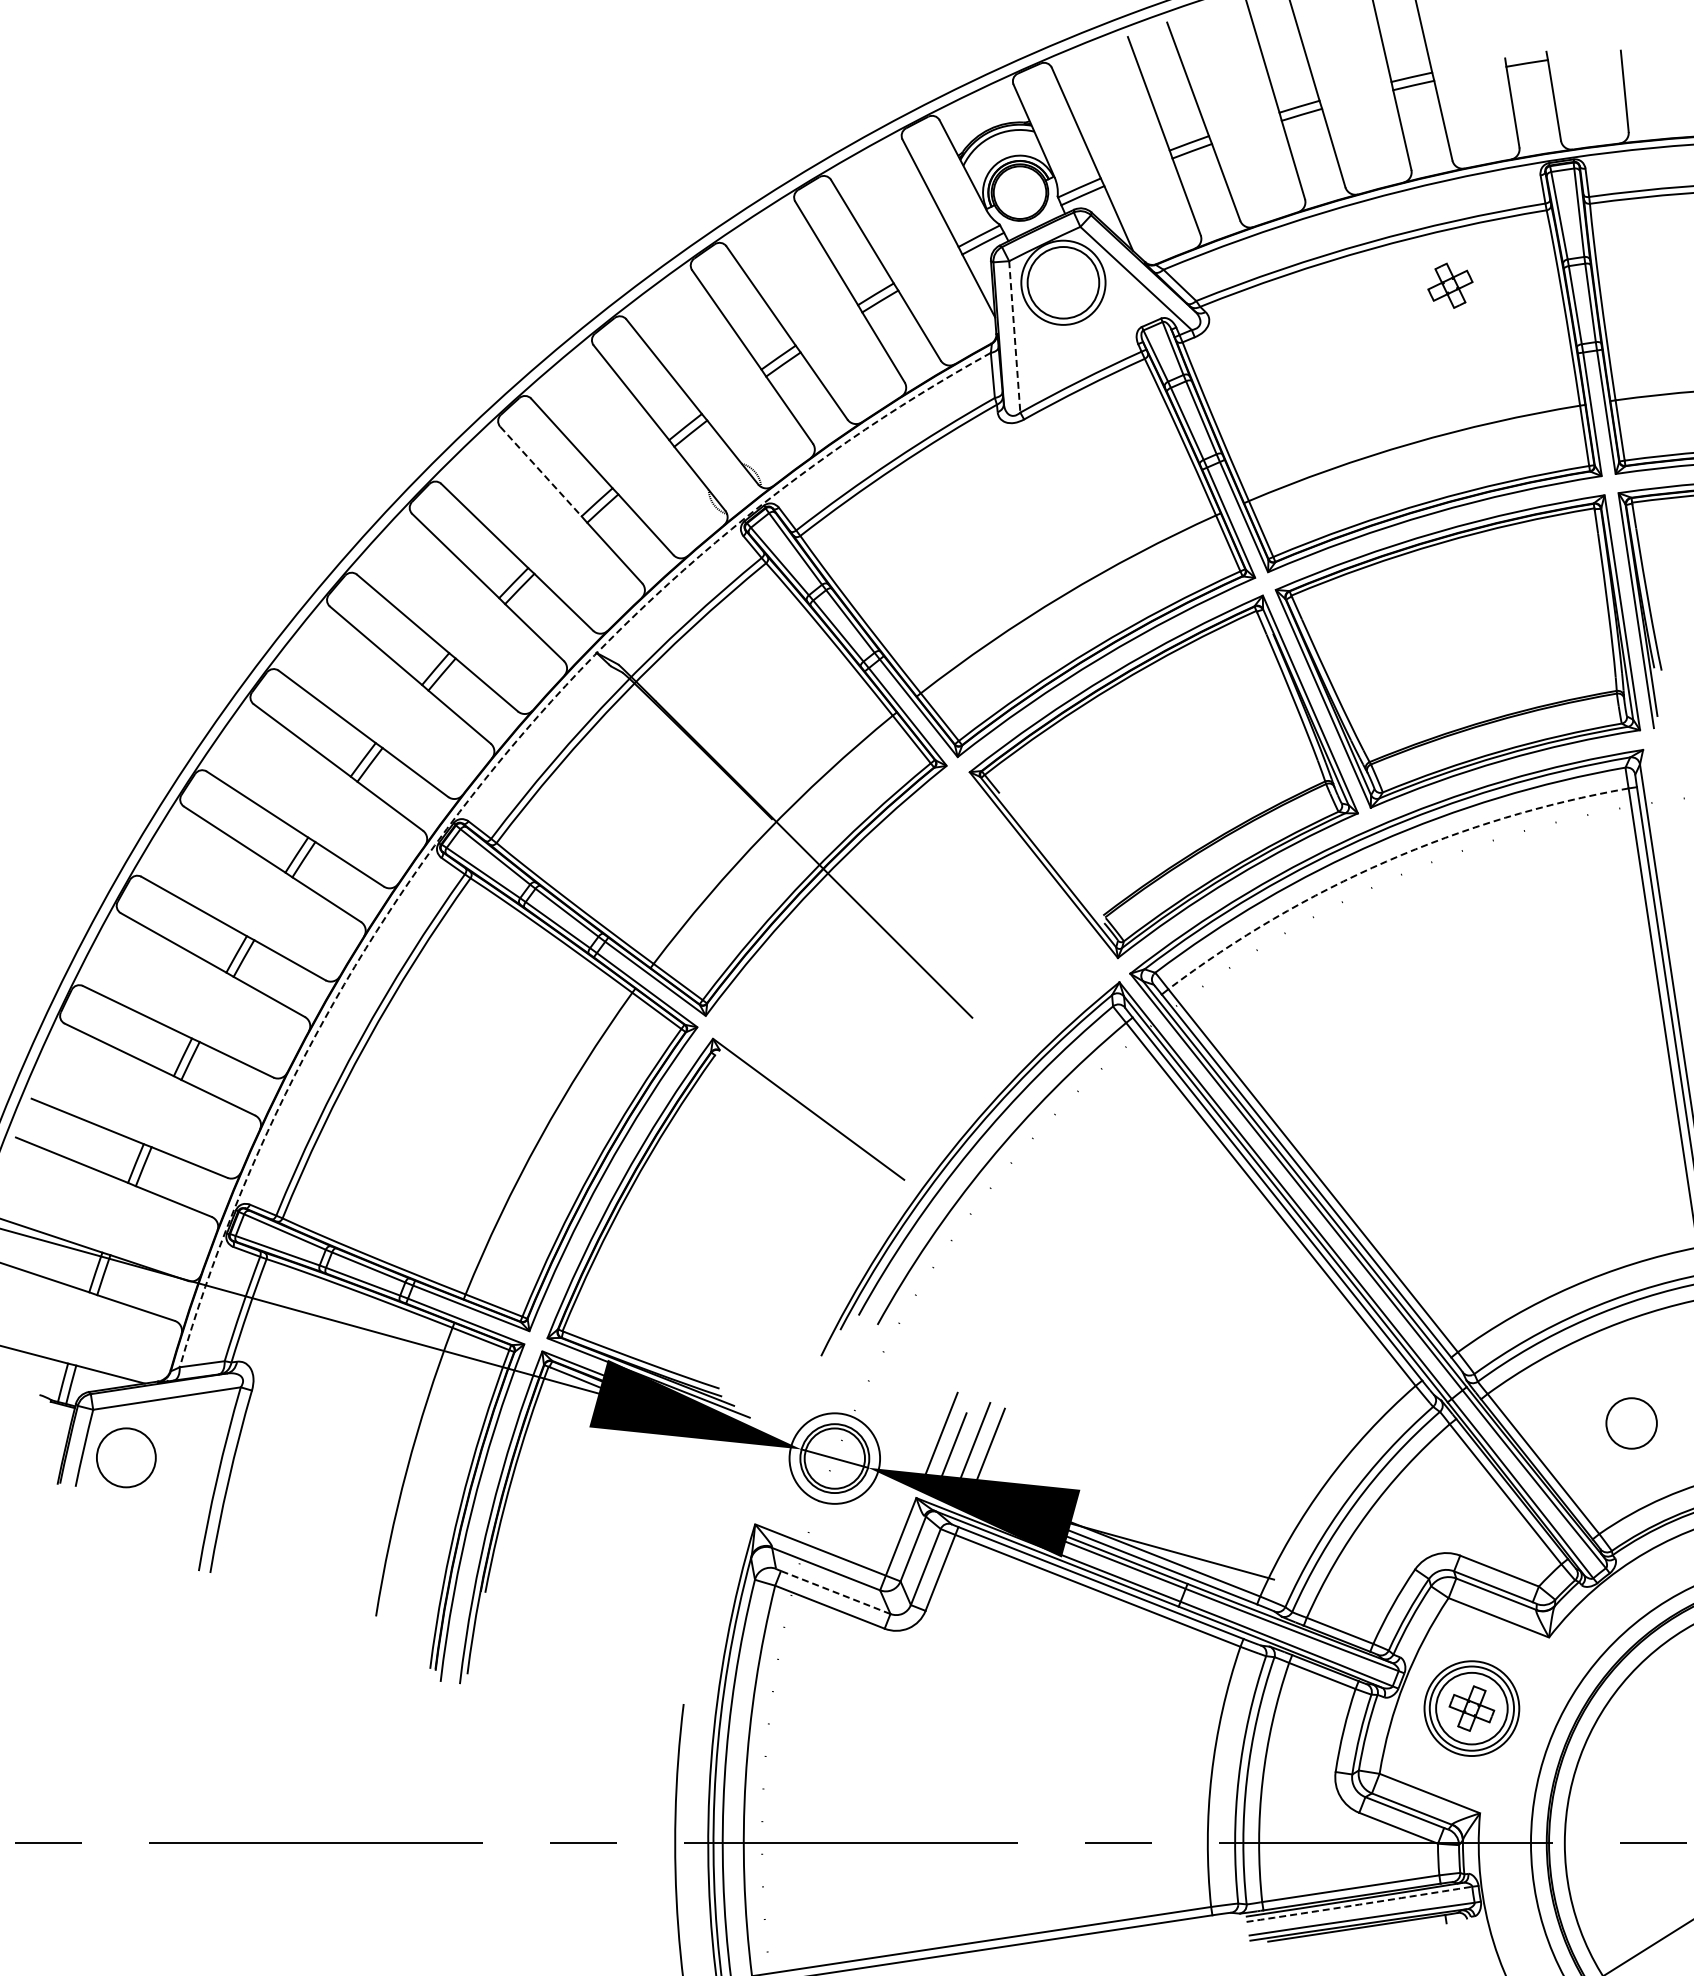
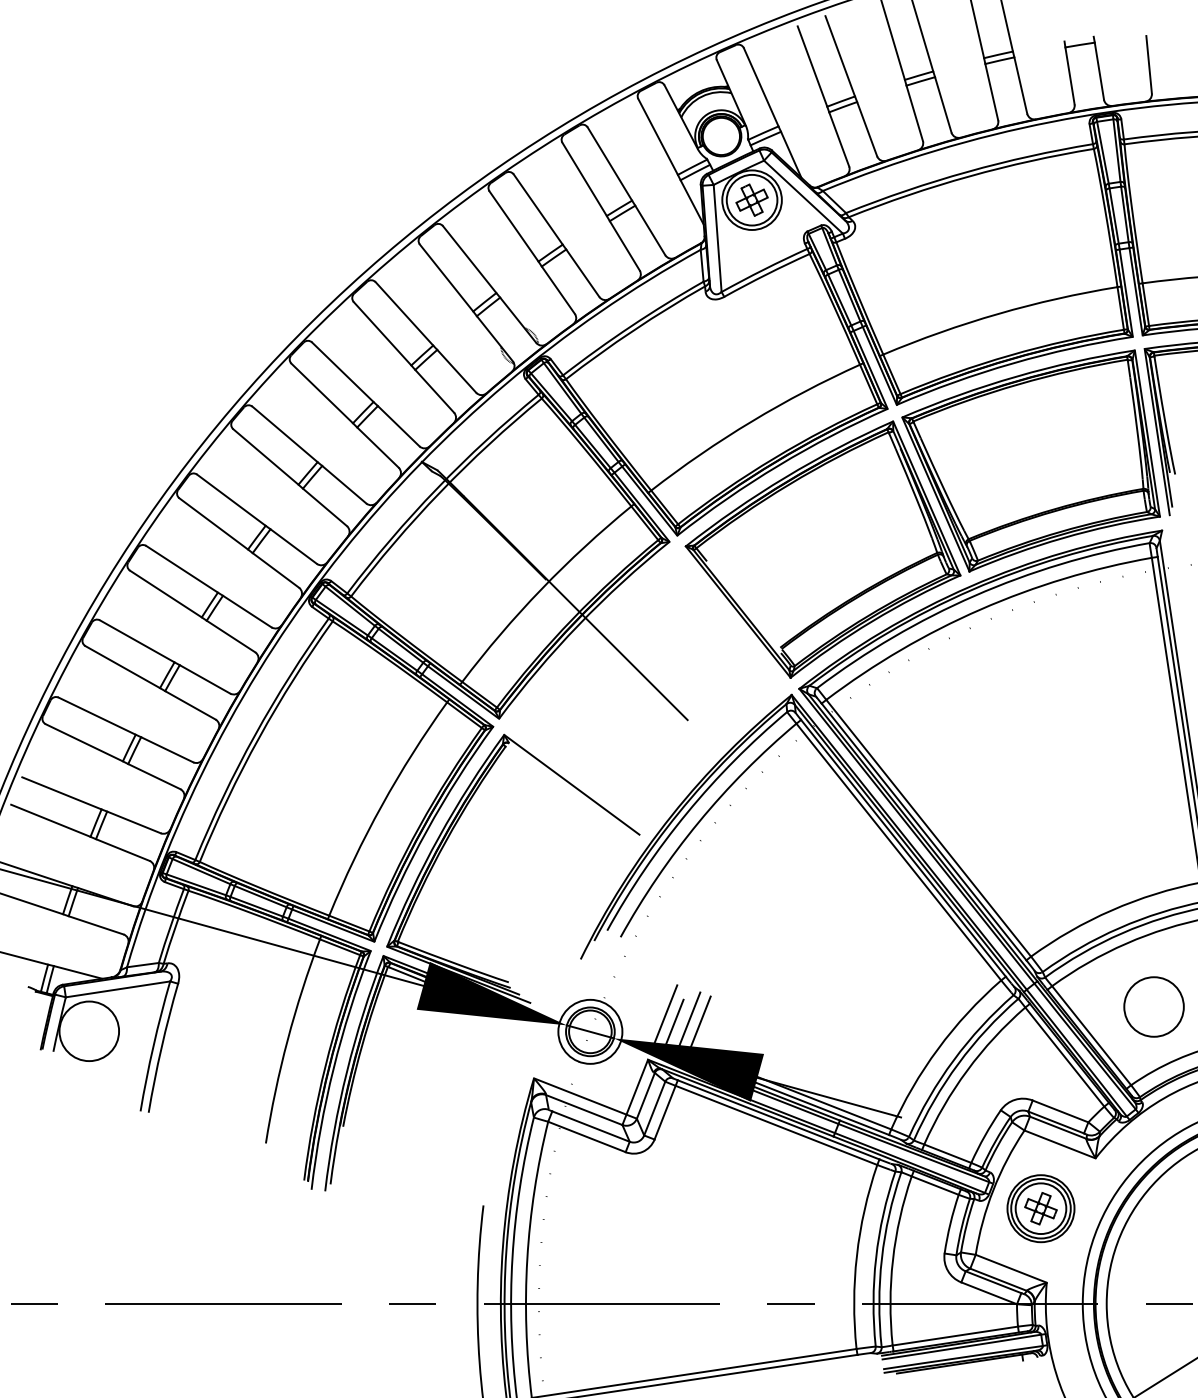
part: (1450, 285) -> (752, 199), moved
line: (1014, 336) -> (717, 238), dashed -> solid
line: (540, 471) -> (382, 333), dashed -> solid
arc: (484, 779) -> (342, 551), dashed -> solid
arc: (1386, 861) -> (980, 609), dashed -> solid
circle: (1631, 1423) -> (1153, 1007), size x1.67
circle: (126, 1457) -> (89, 1031), size x1.43
line: (835, 1592) -> (590, 1126), dashed -> solid
arc: (1359, 1904) -> (961, 1347), dashed -> solid

